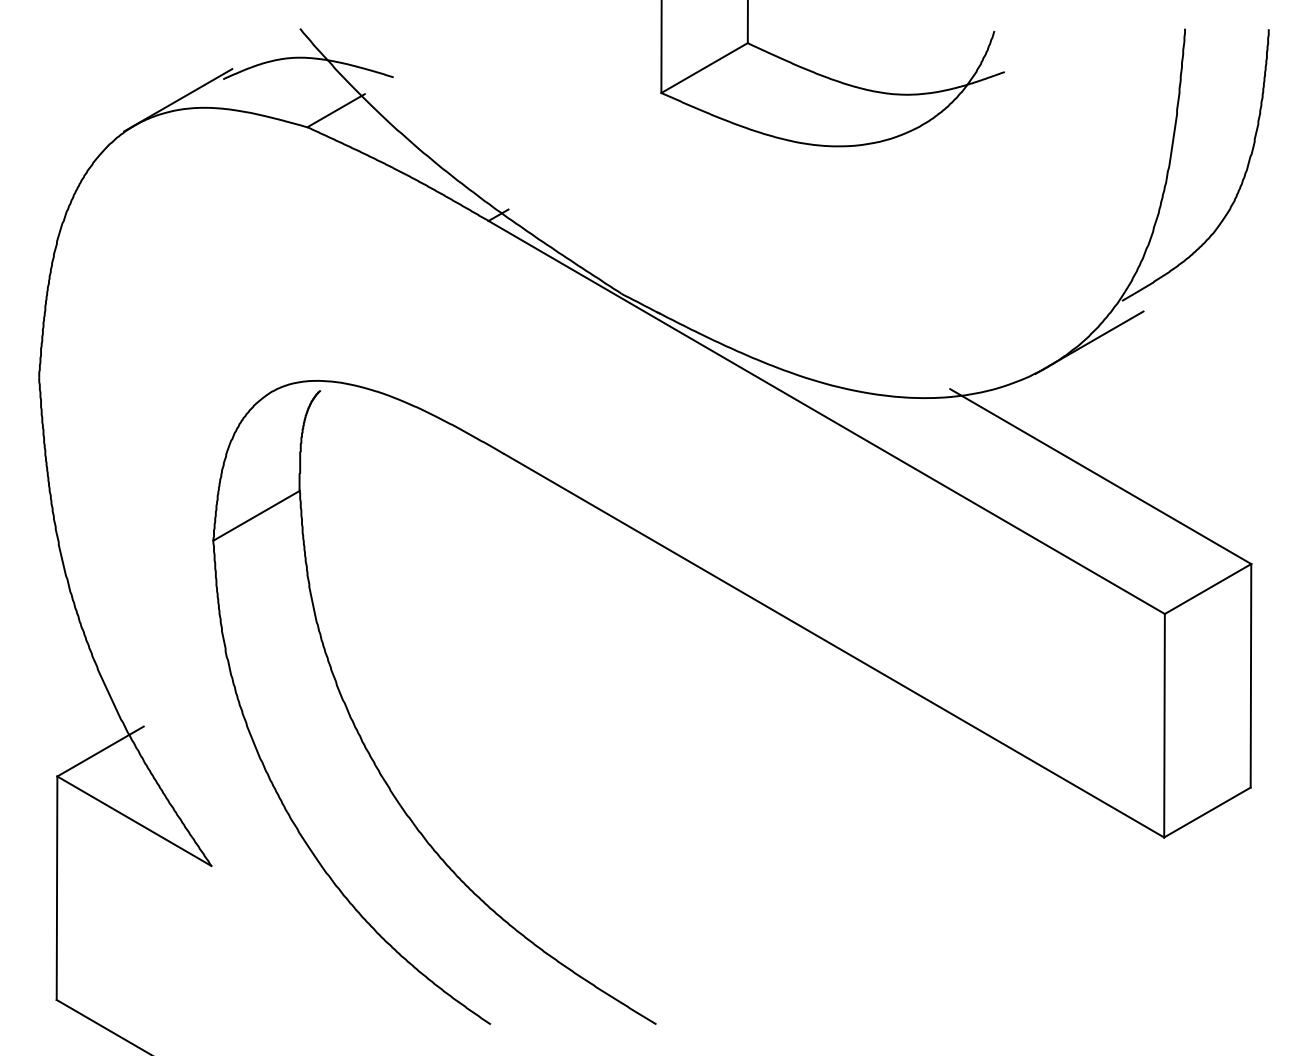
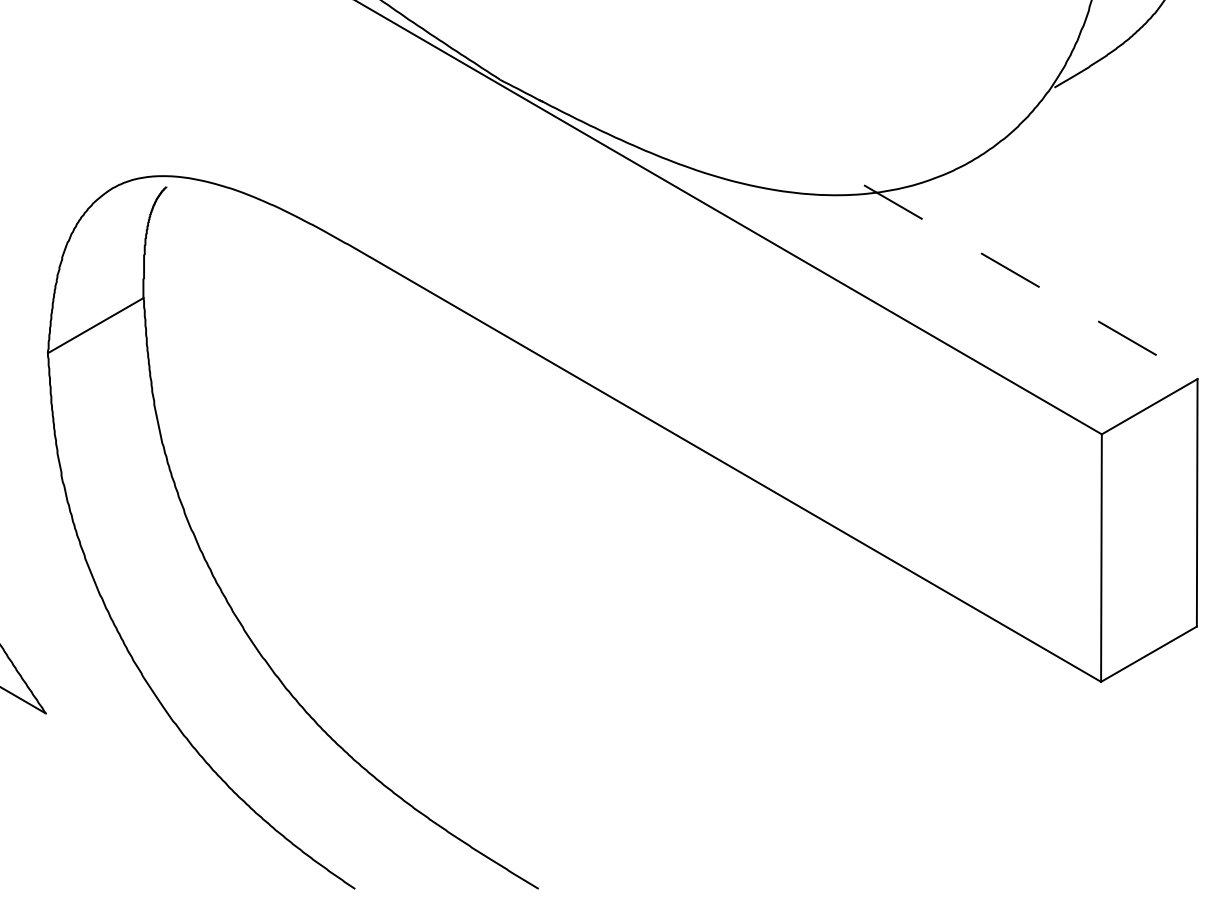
line: (1089, 342) -> (1018, 133), removed
line: (1101, 476) -> (1031, 282), solid -> dashed

